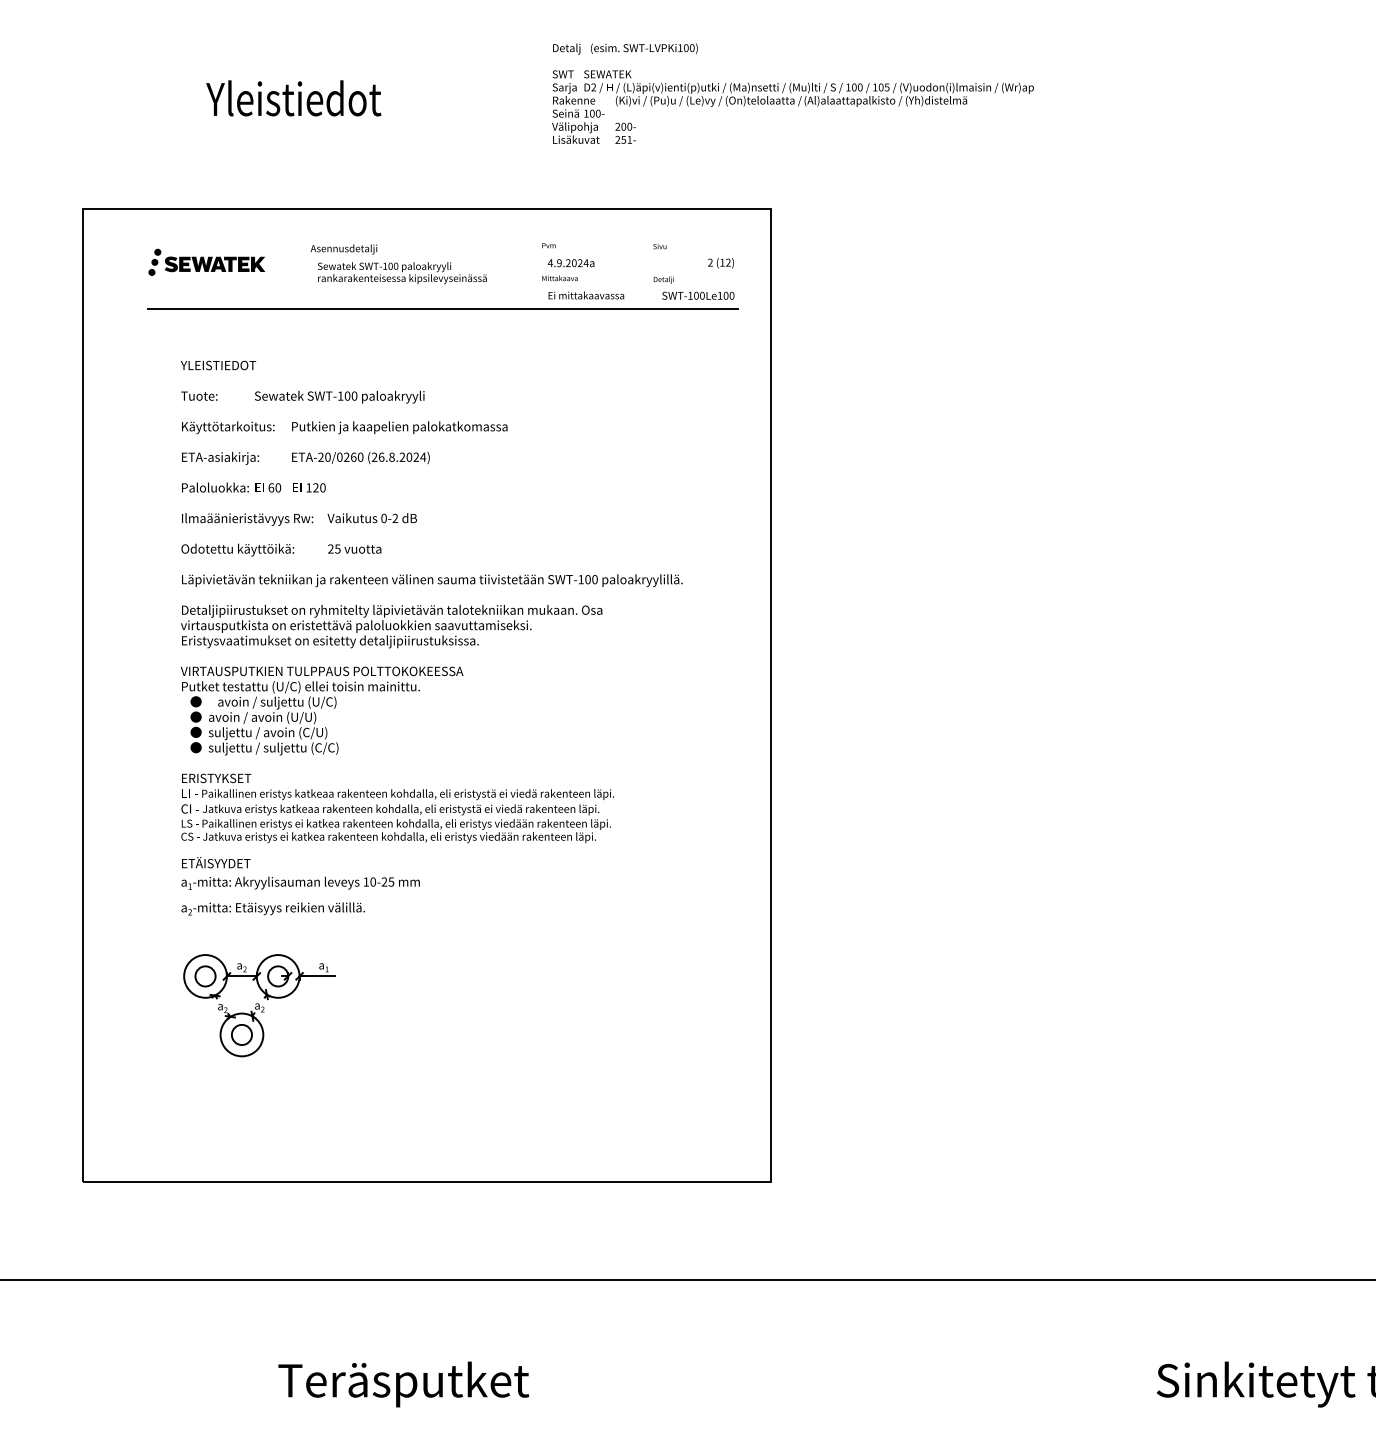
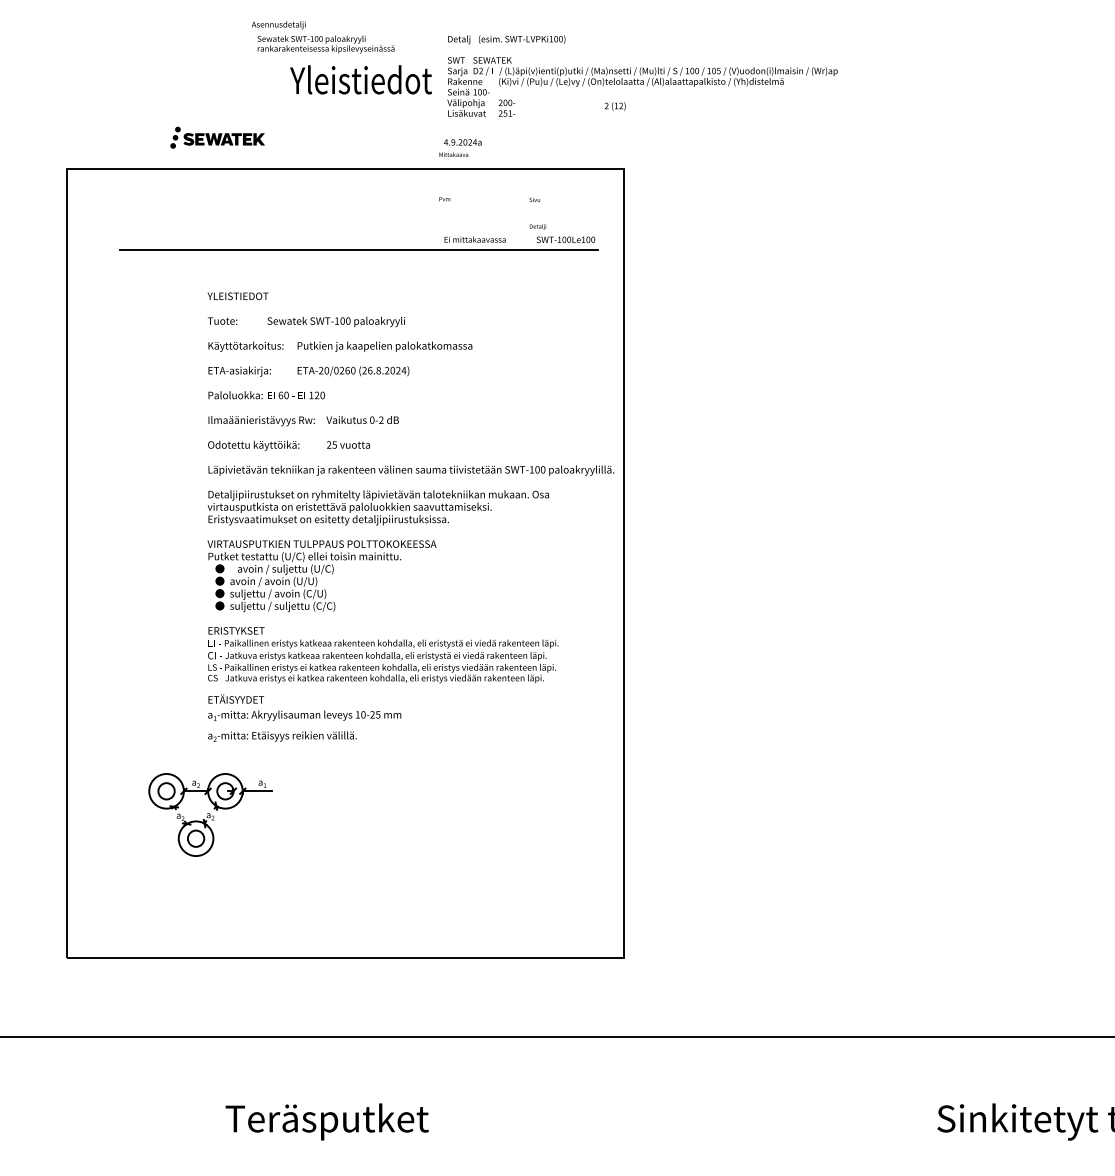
text: (293, 97) -> (360, 79), moved
part: (206, 262) -> (217, 137), moved
text: (721, 263) -> (615, 106), moved
text: (397, 264) -> (322, 37), moved
text: (568, 269) -> (460, 147), moved
text: (431, 637) -> (410, 516), moved

